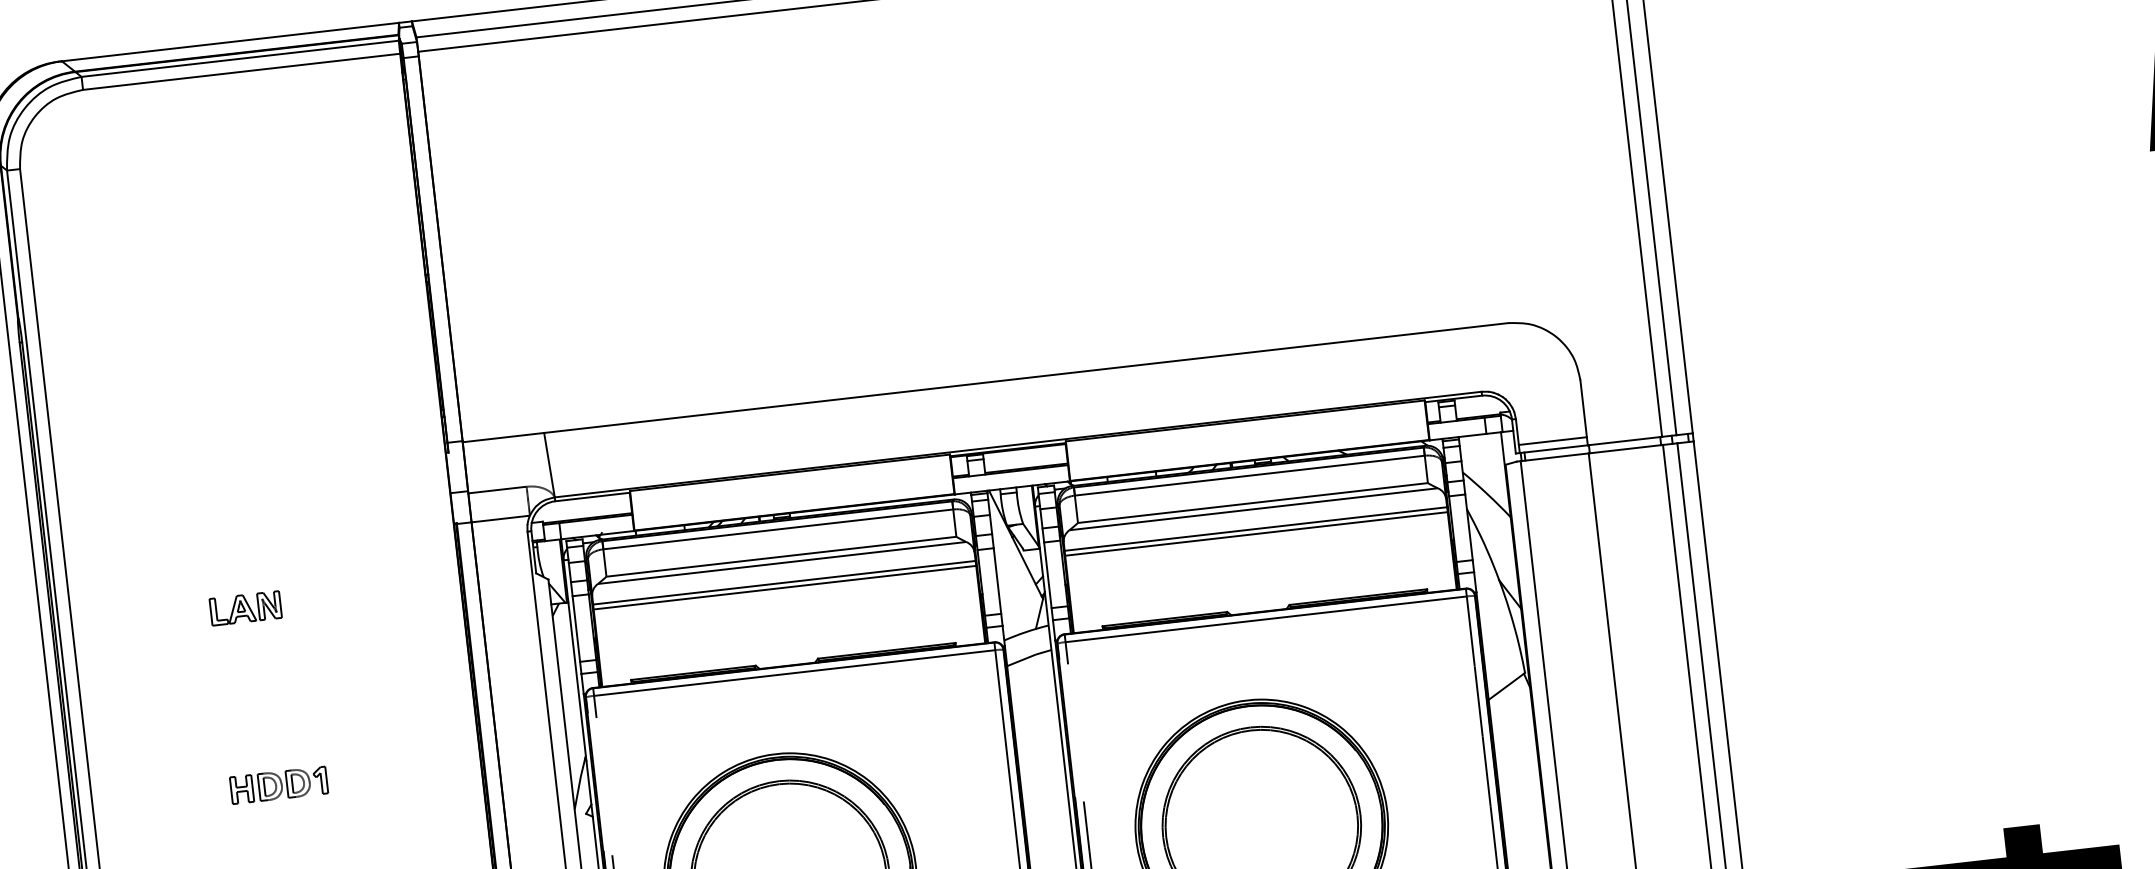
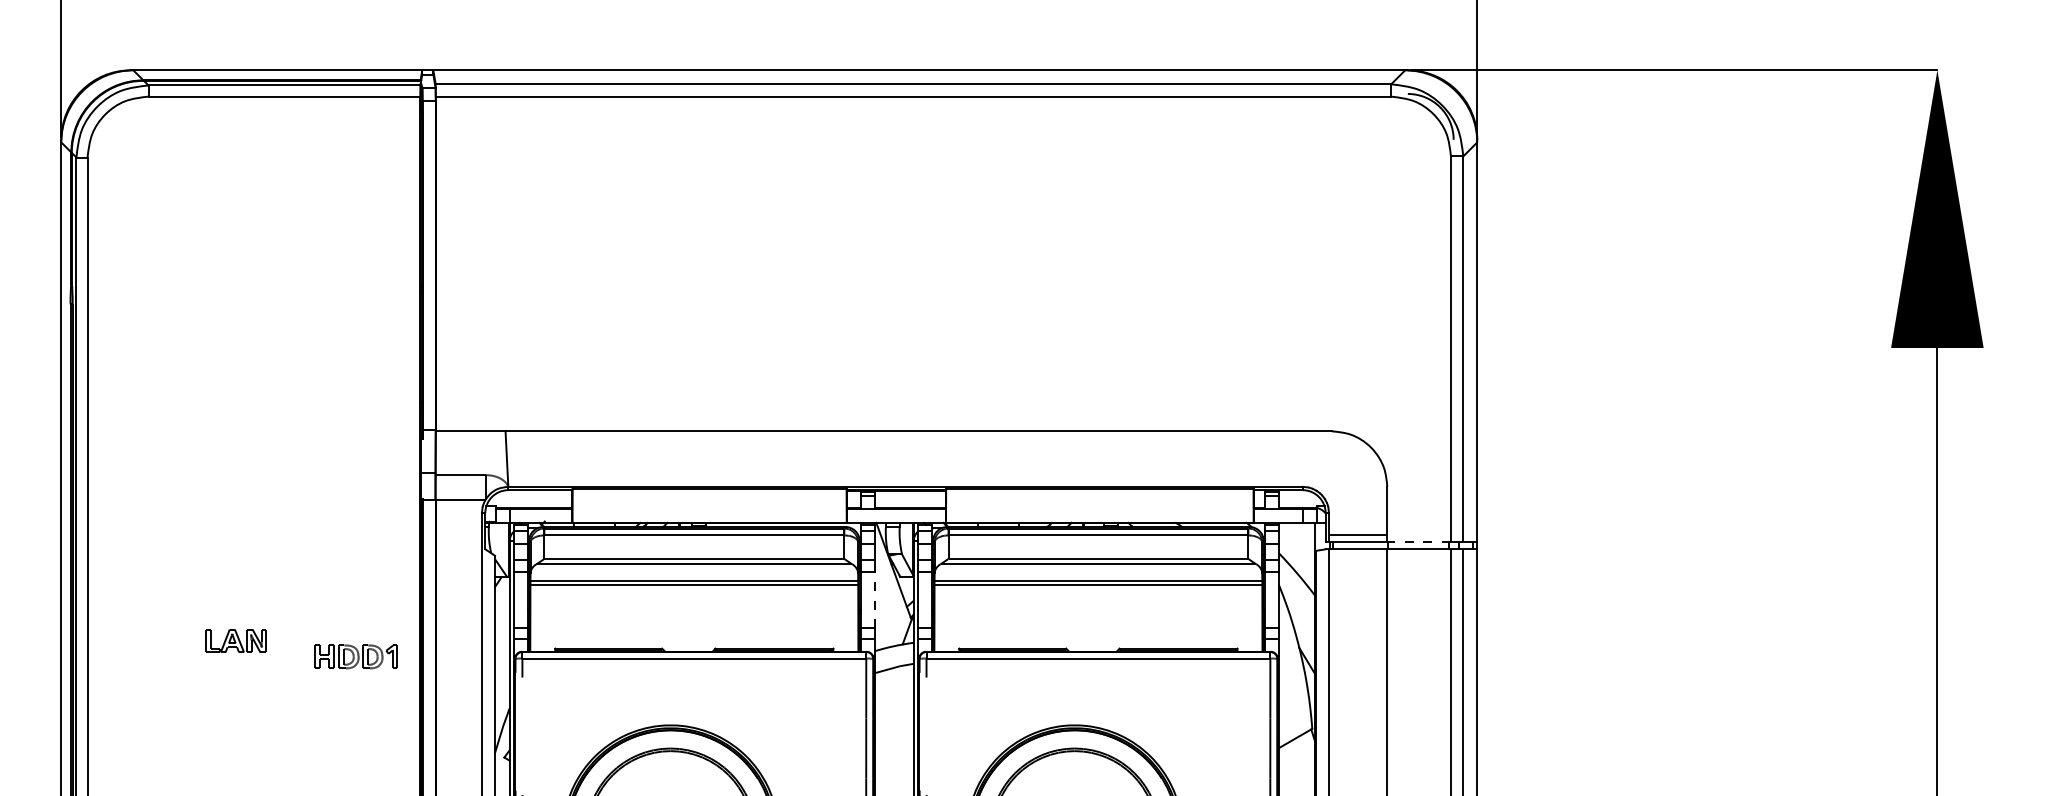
line: (1625, 441) -> (1419, 542), solid -> dashed
line: (997, 580) -> (874, 599), solid -> dashed
part: (244, 607) -> (235, 640), moved
part: (278, 785) -> (355, 656), moved

